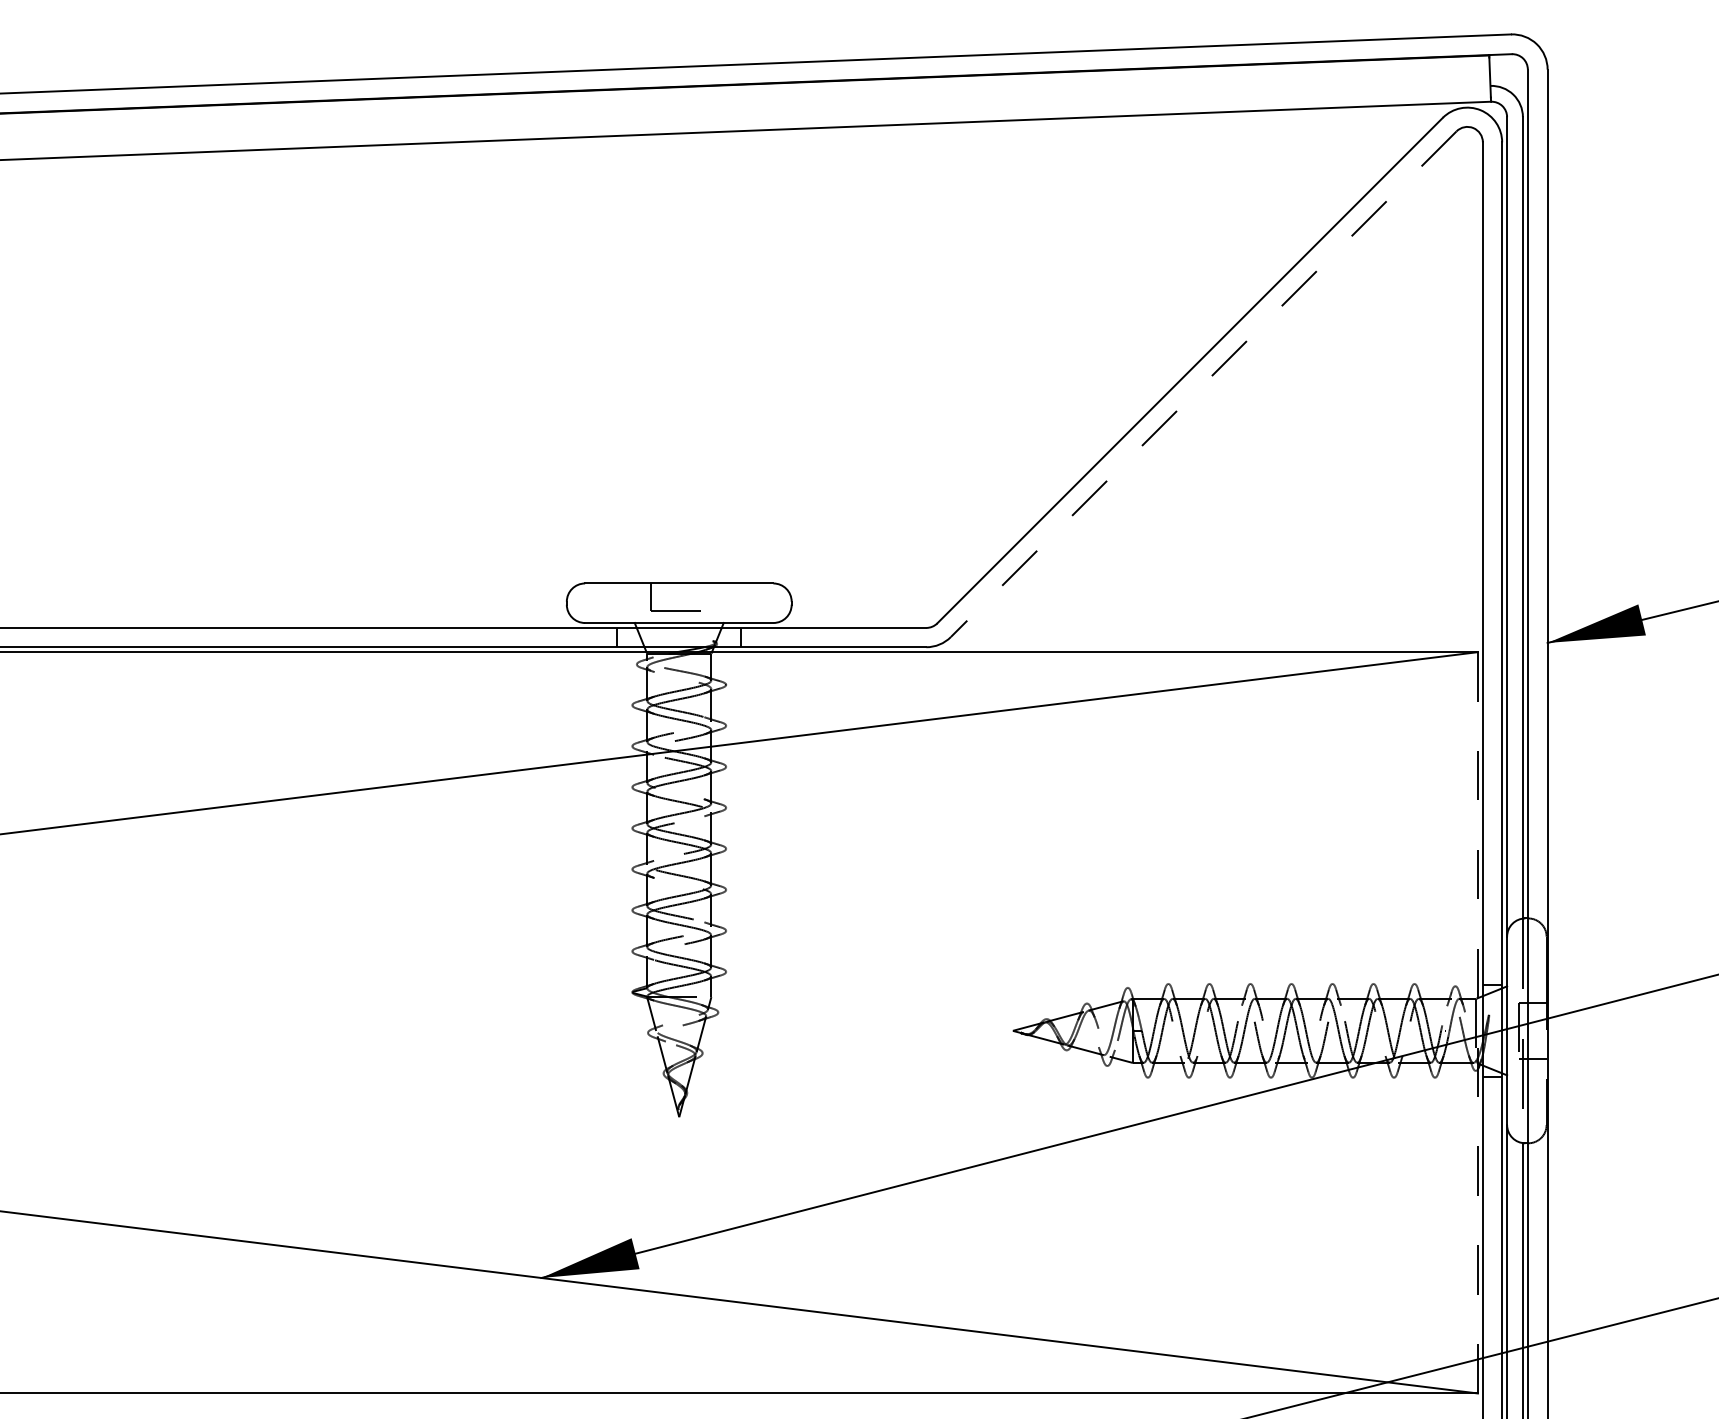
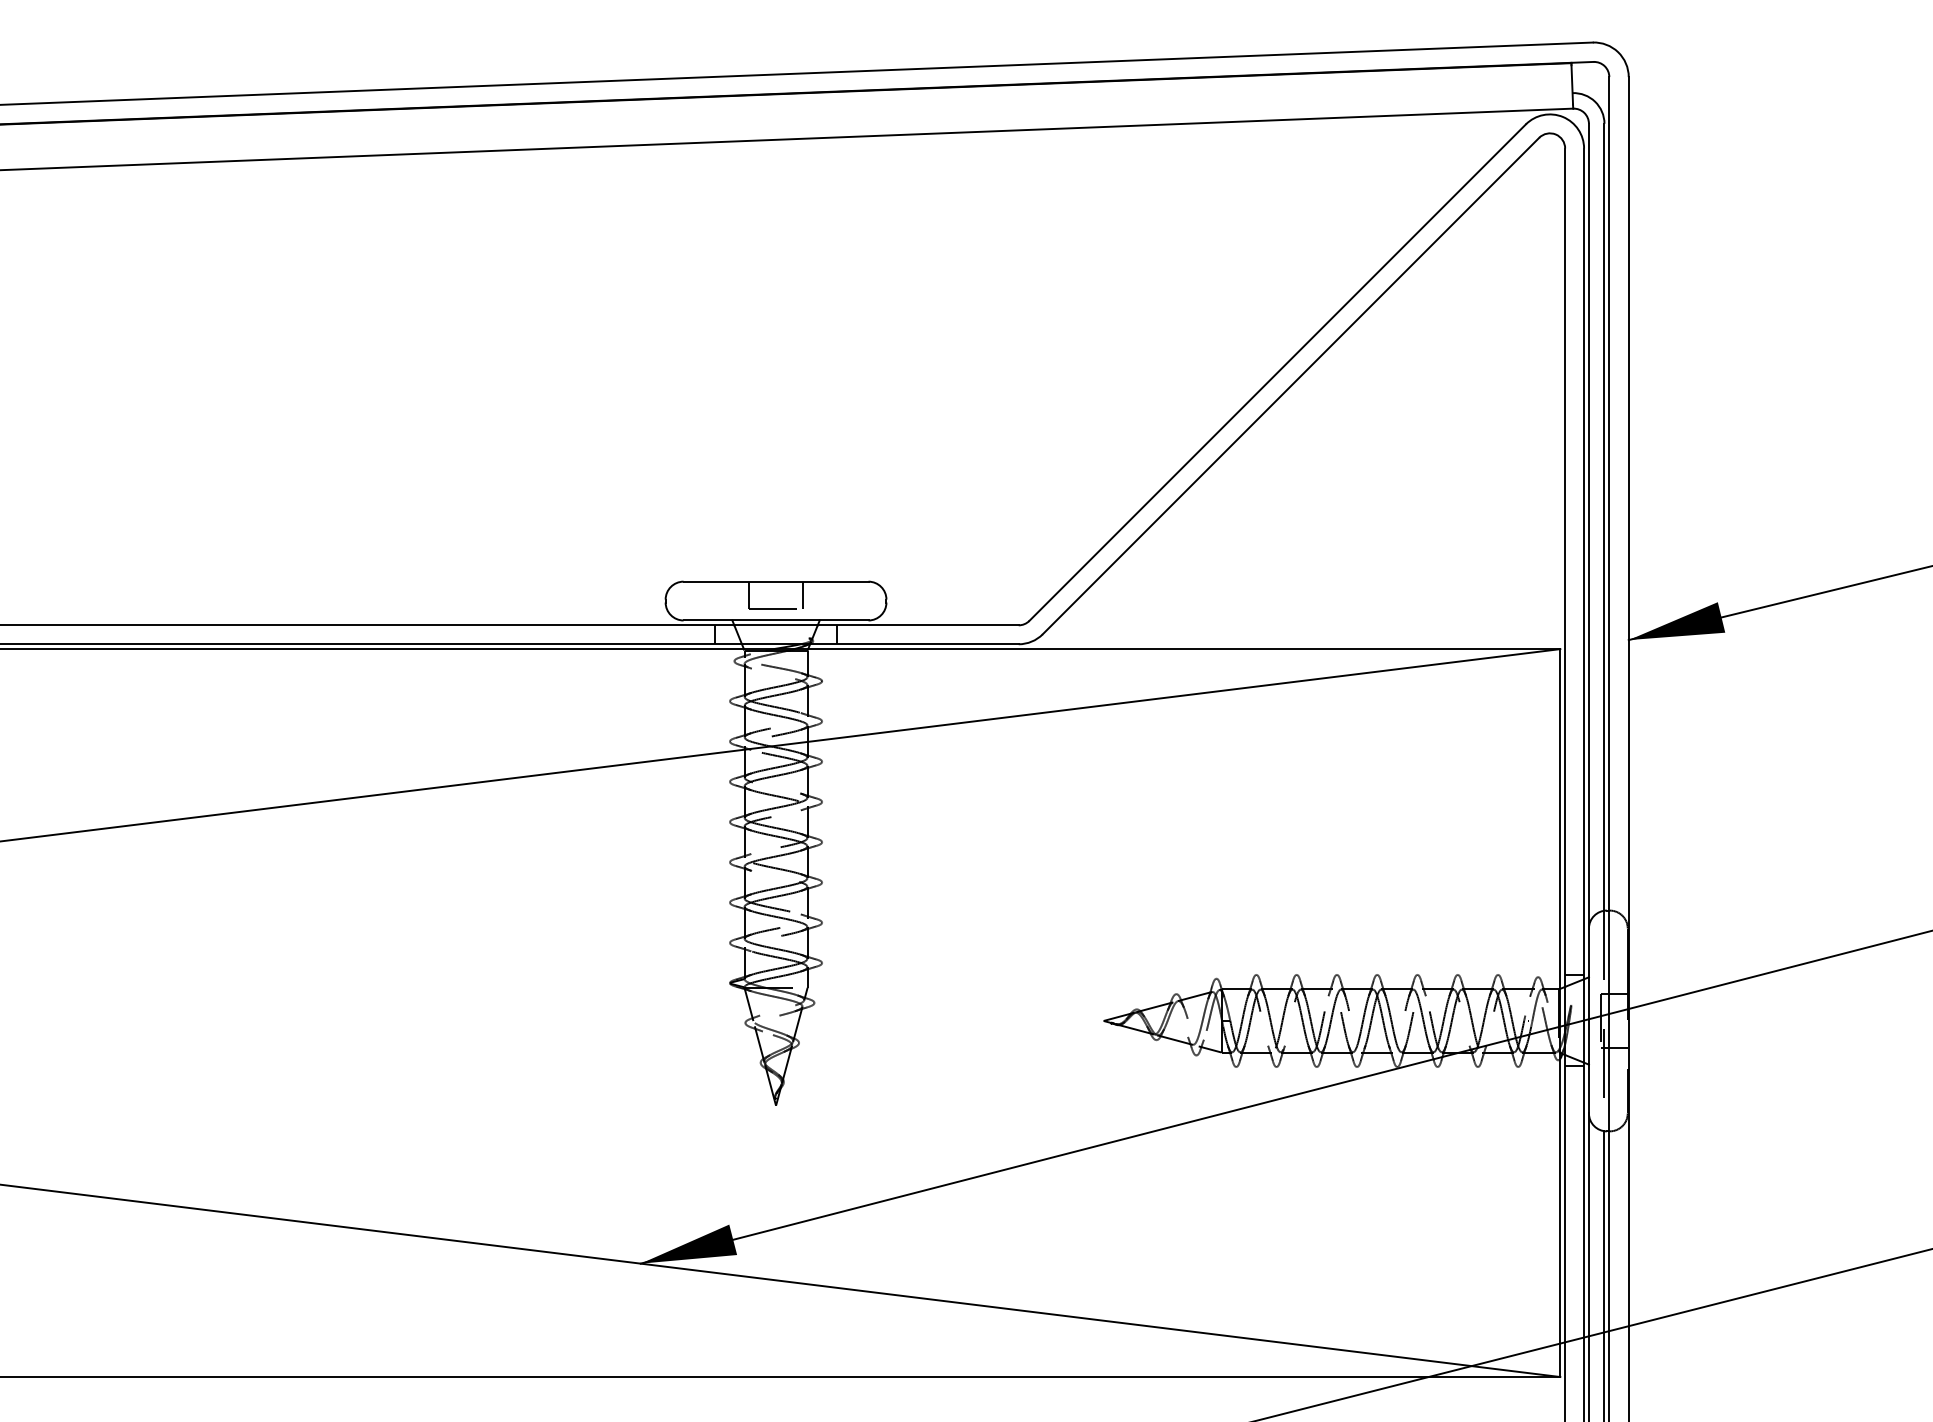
line: (1203, 384) -> (1290, 386), dashed -> solid
line: (707, 596) -> (803, 594), added
line: (1478, 1023) -> (1560, 1013), dashed -> solid

